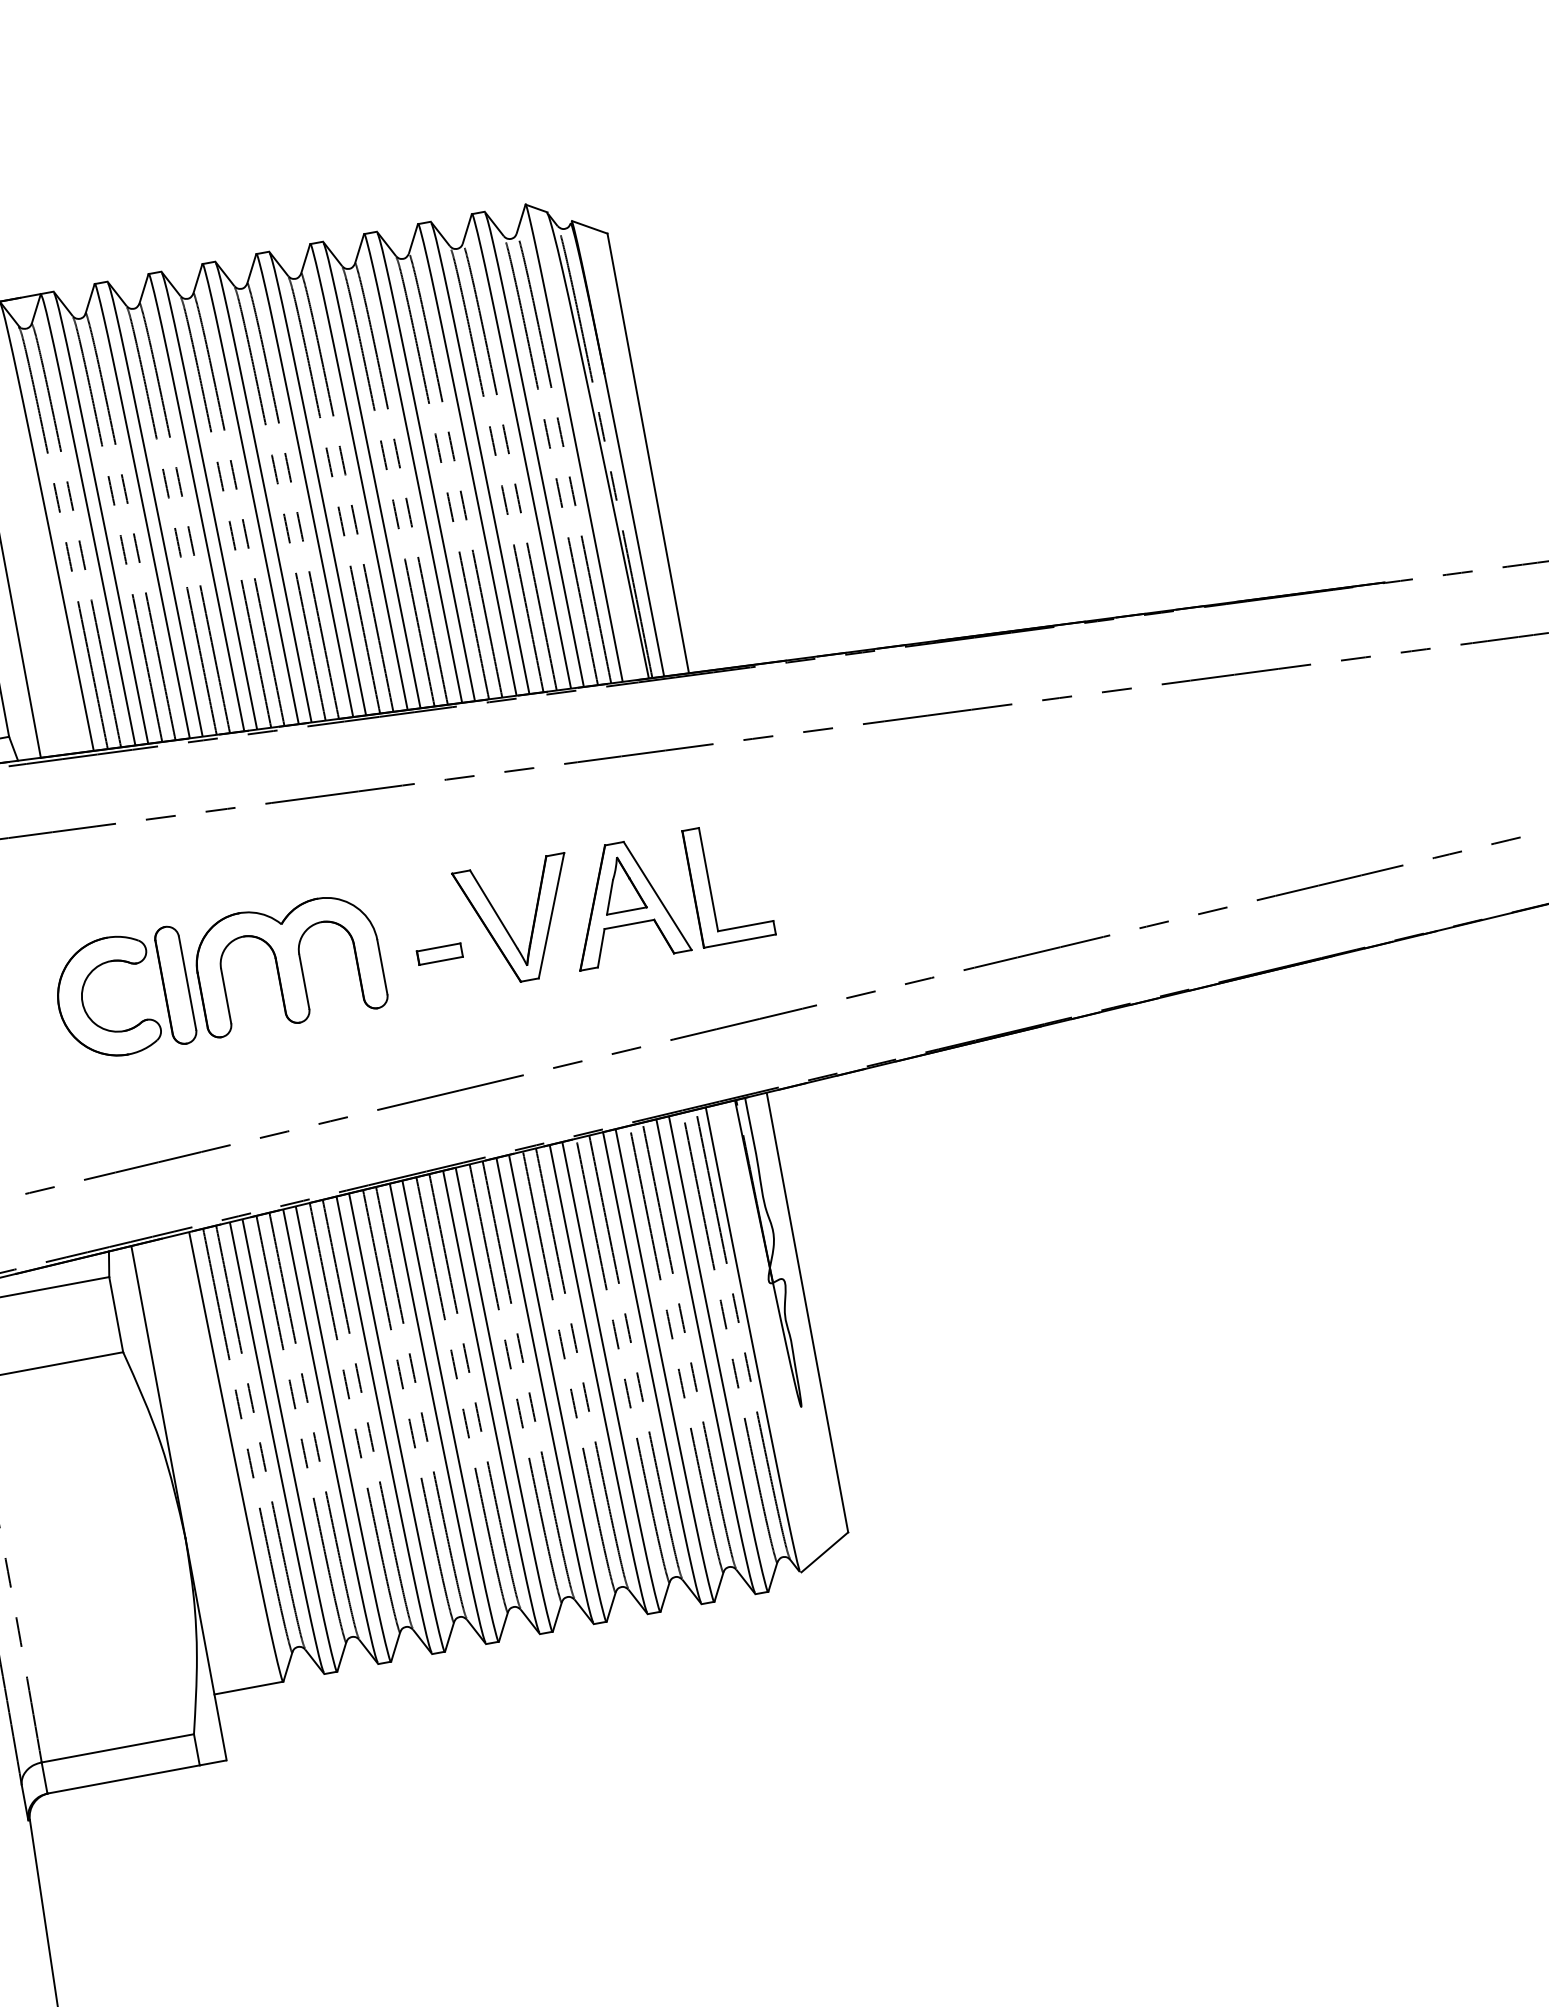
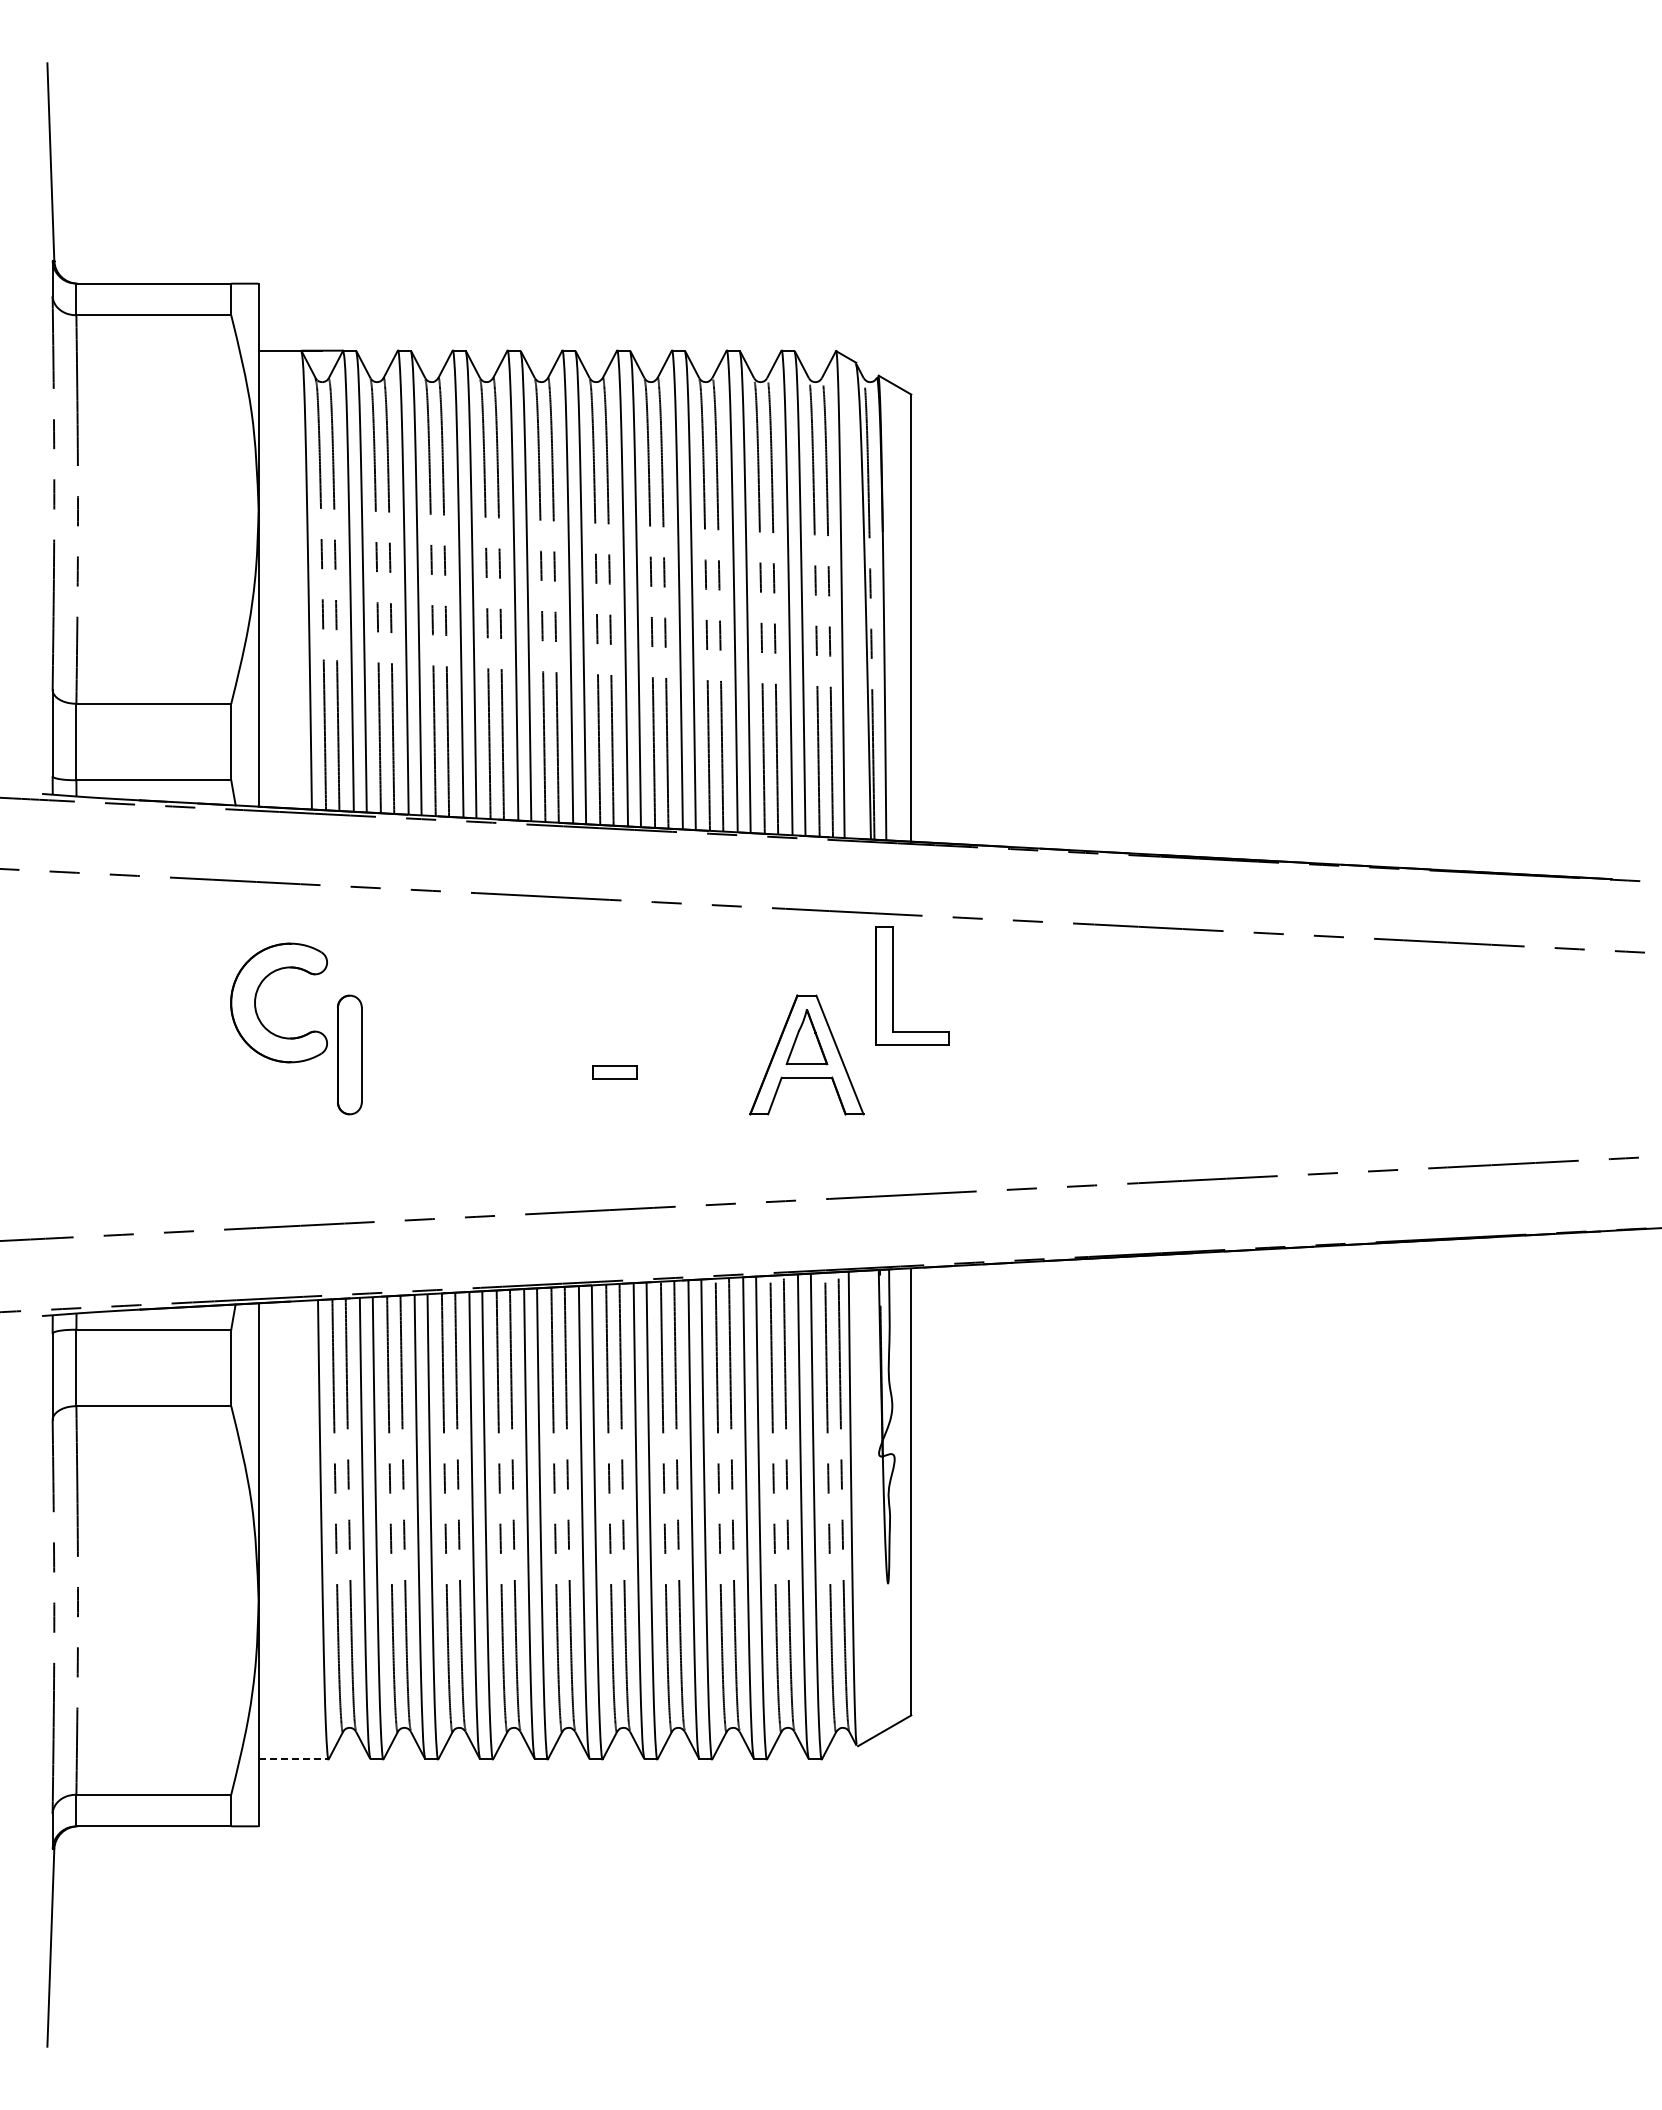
part: (710, 885) -> (893, 985), moved
part: (508, 930) -> (686, 1061), removed
part: (288, 963) -> (464, 1054), removed
part: (83, 998) -> (256, 999), moved
line: (249, 1688) -> (294, 1759), solid -> dashed

